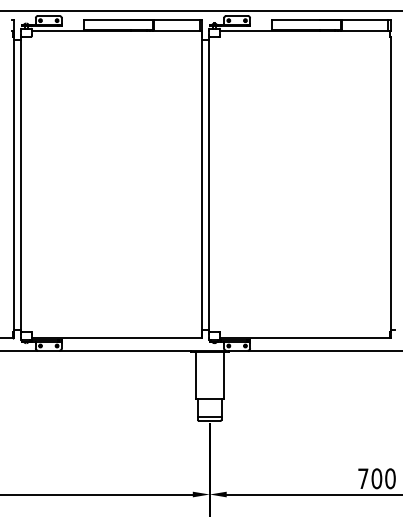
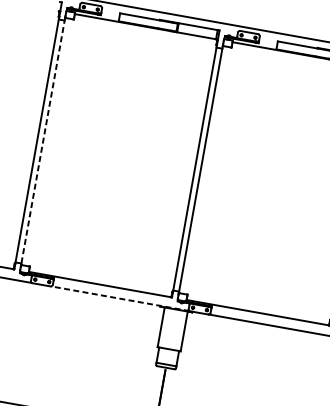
line: (21, 184) -> (43, 141), solid -> dashed
line: (142, 350) -> (120, 298), solid -> dashed

